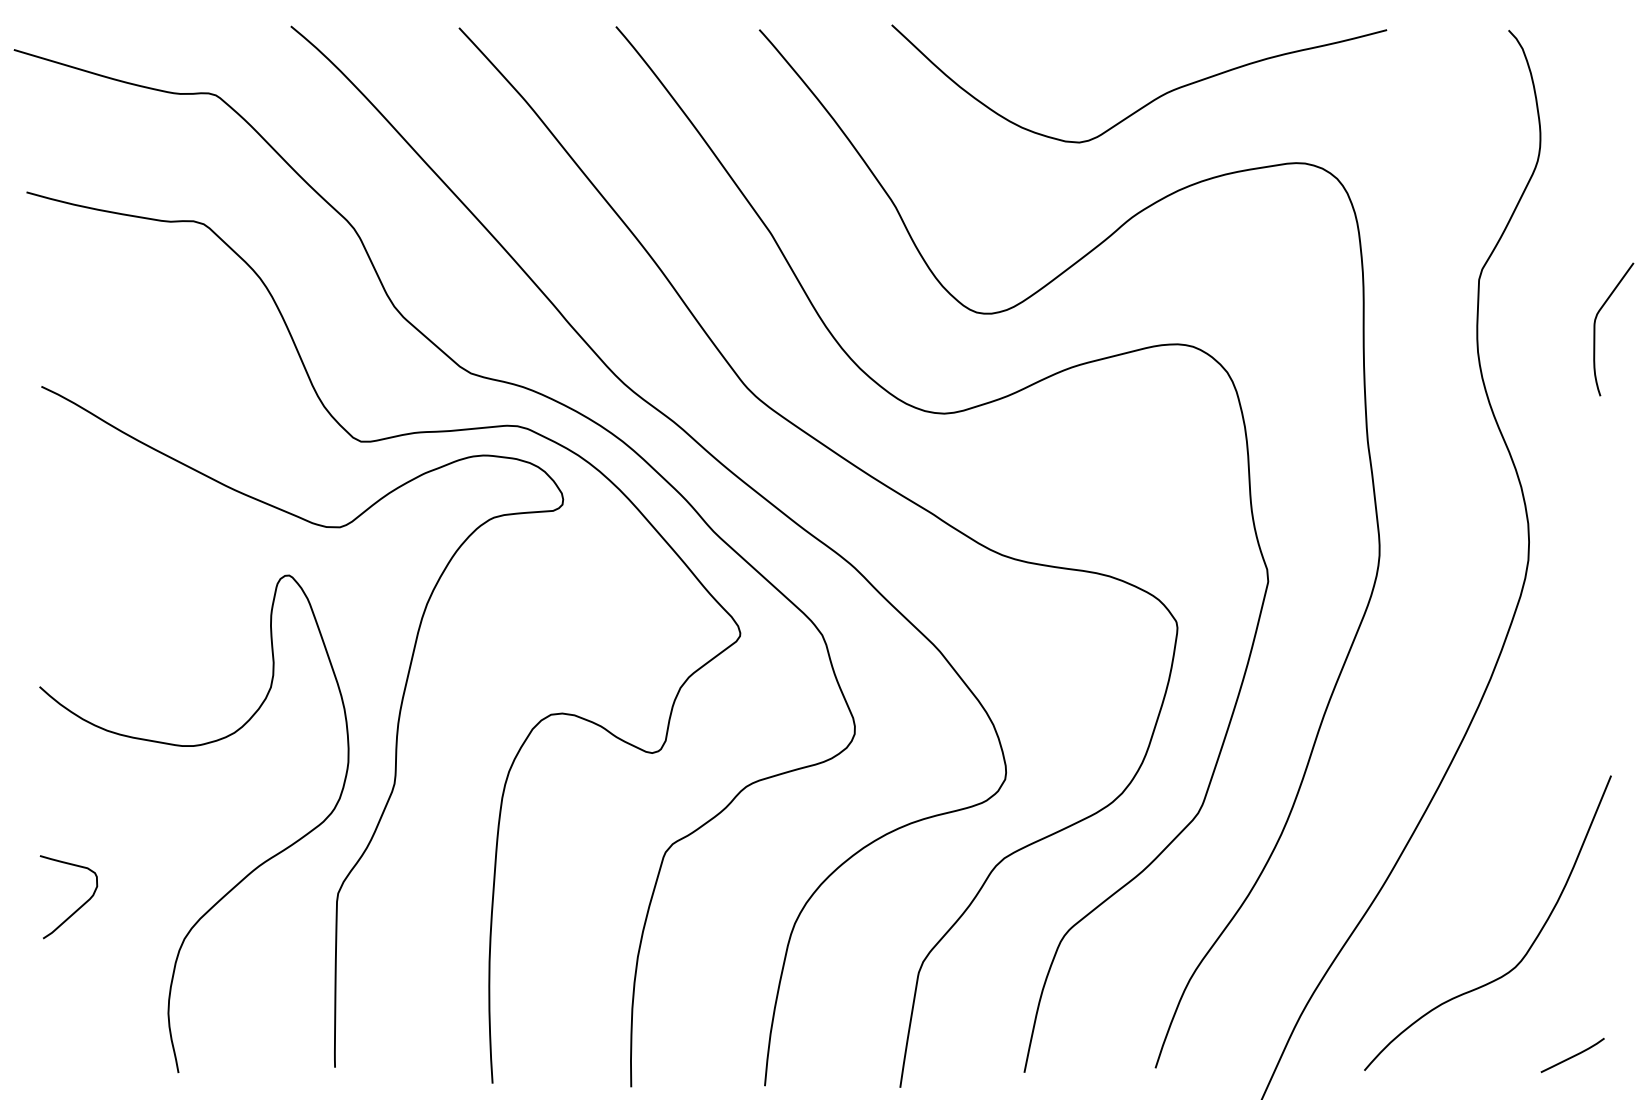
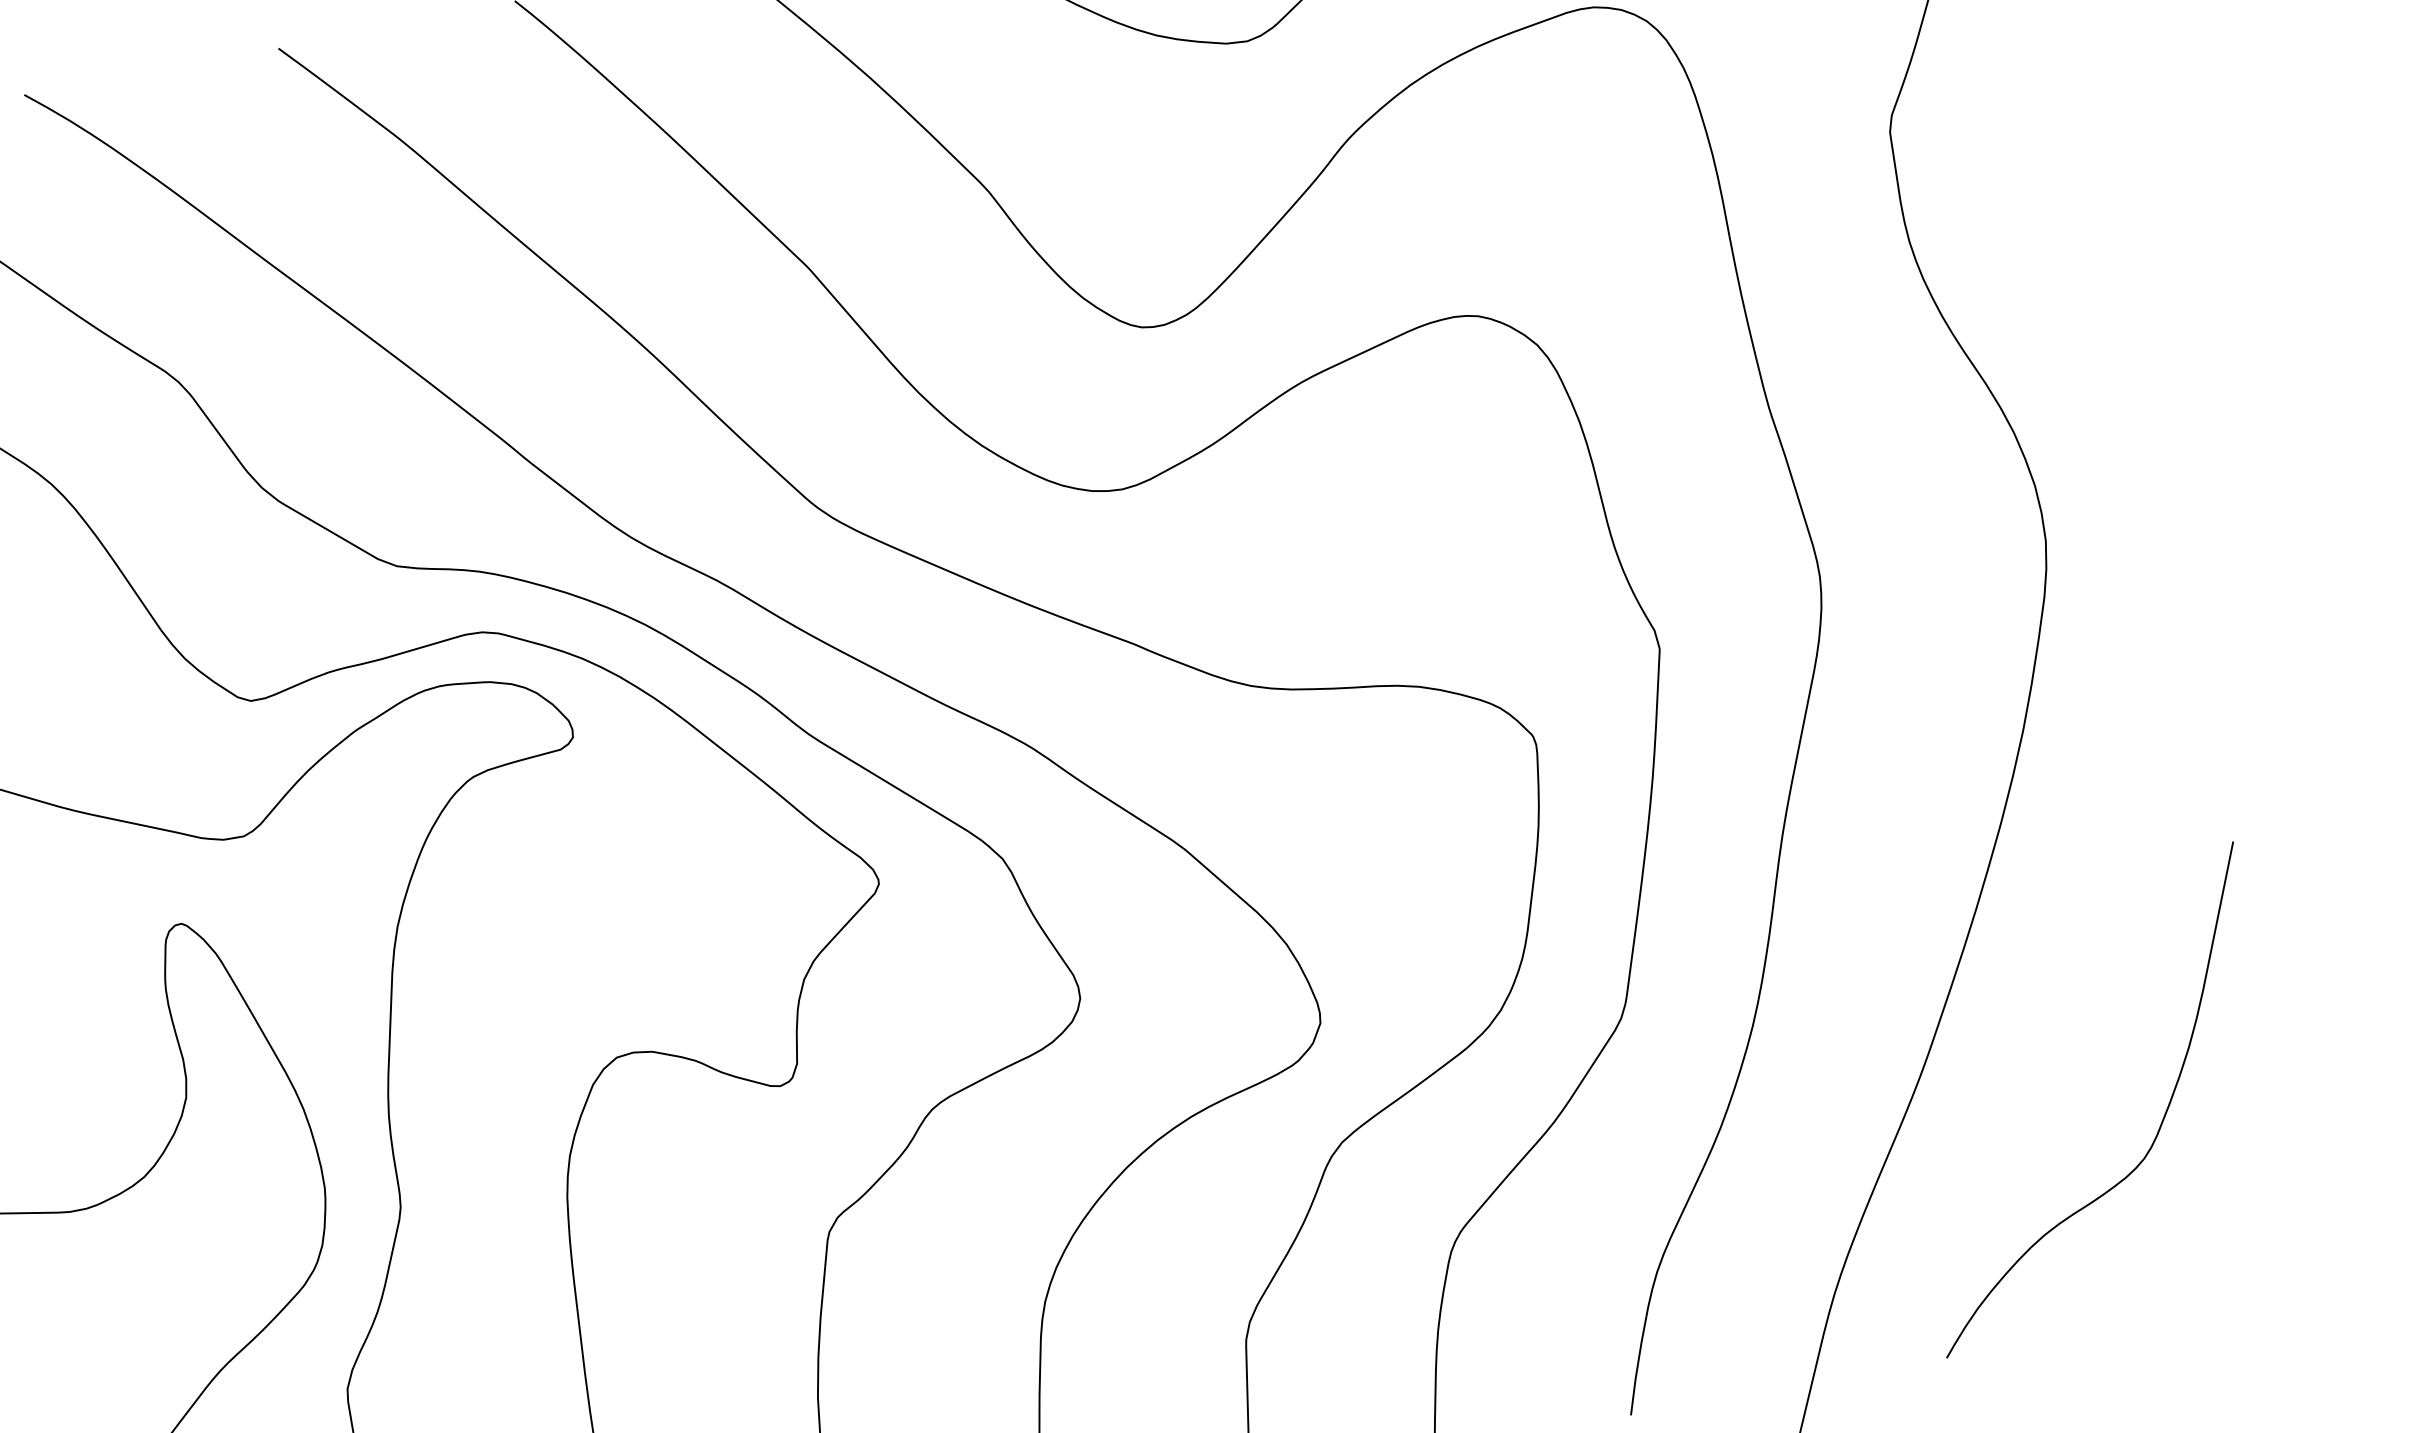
curve: (1595, 329) -> (2079, 173), removed
curve: (1572, 1055) -> (2256, 1274), removed

